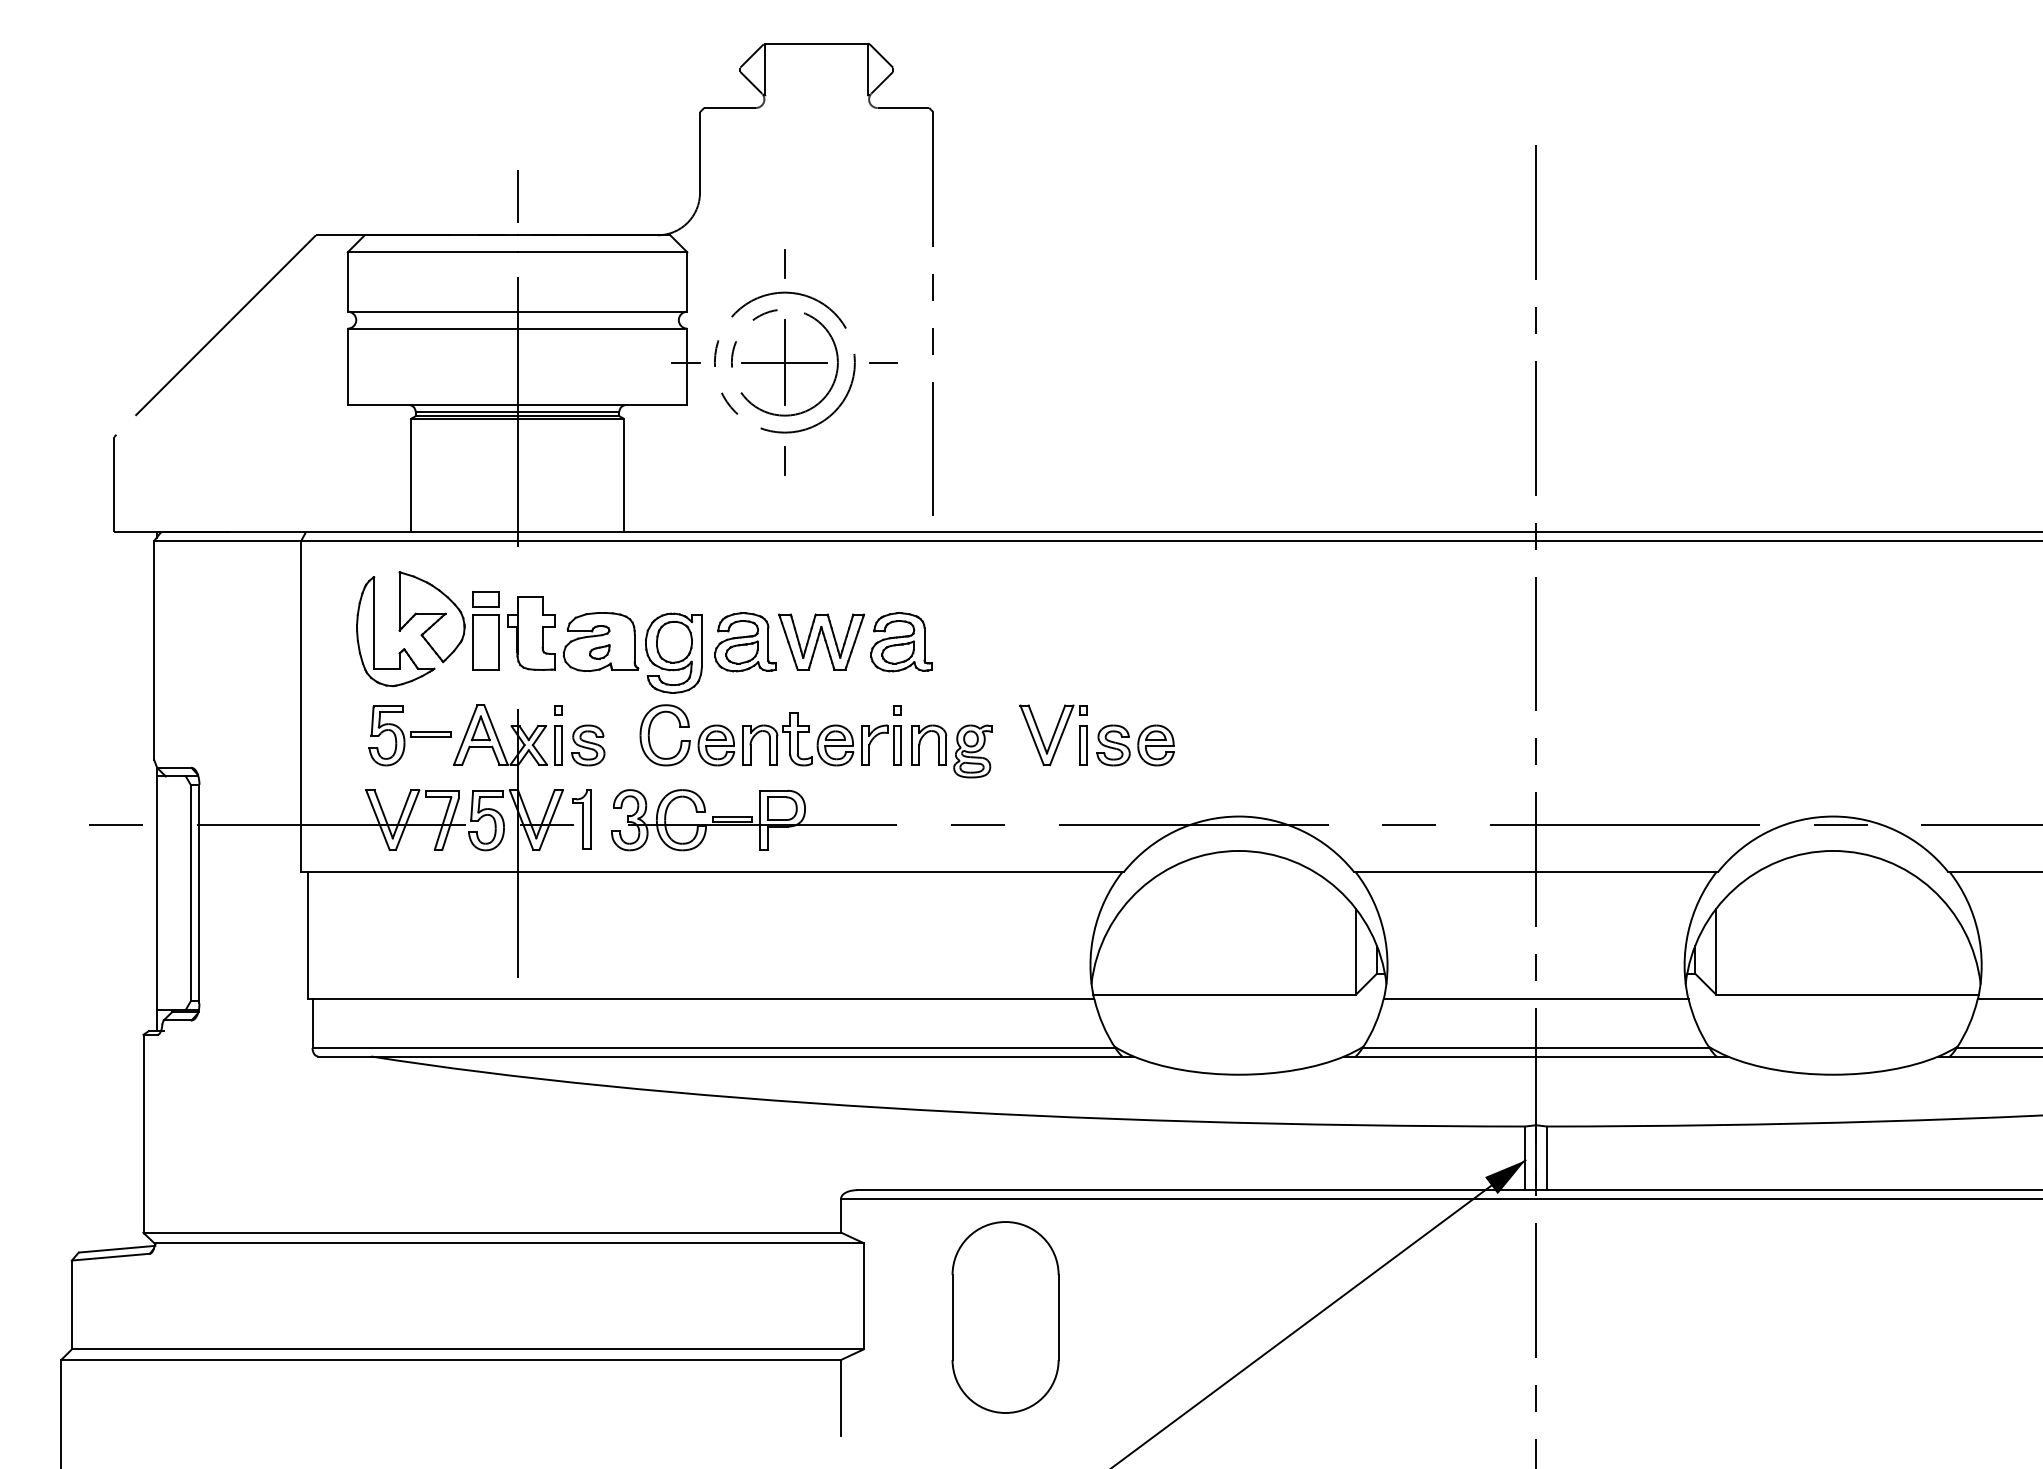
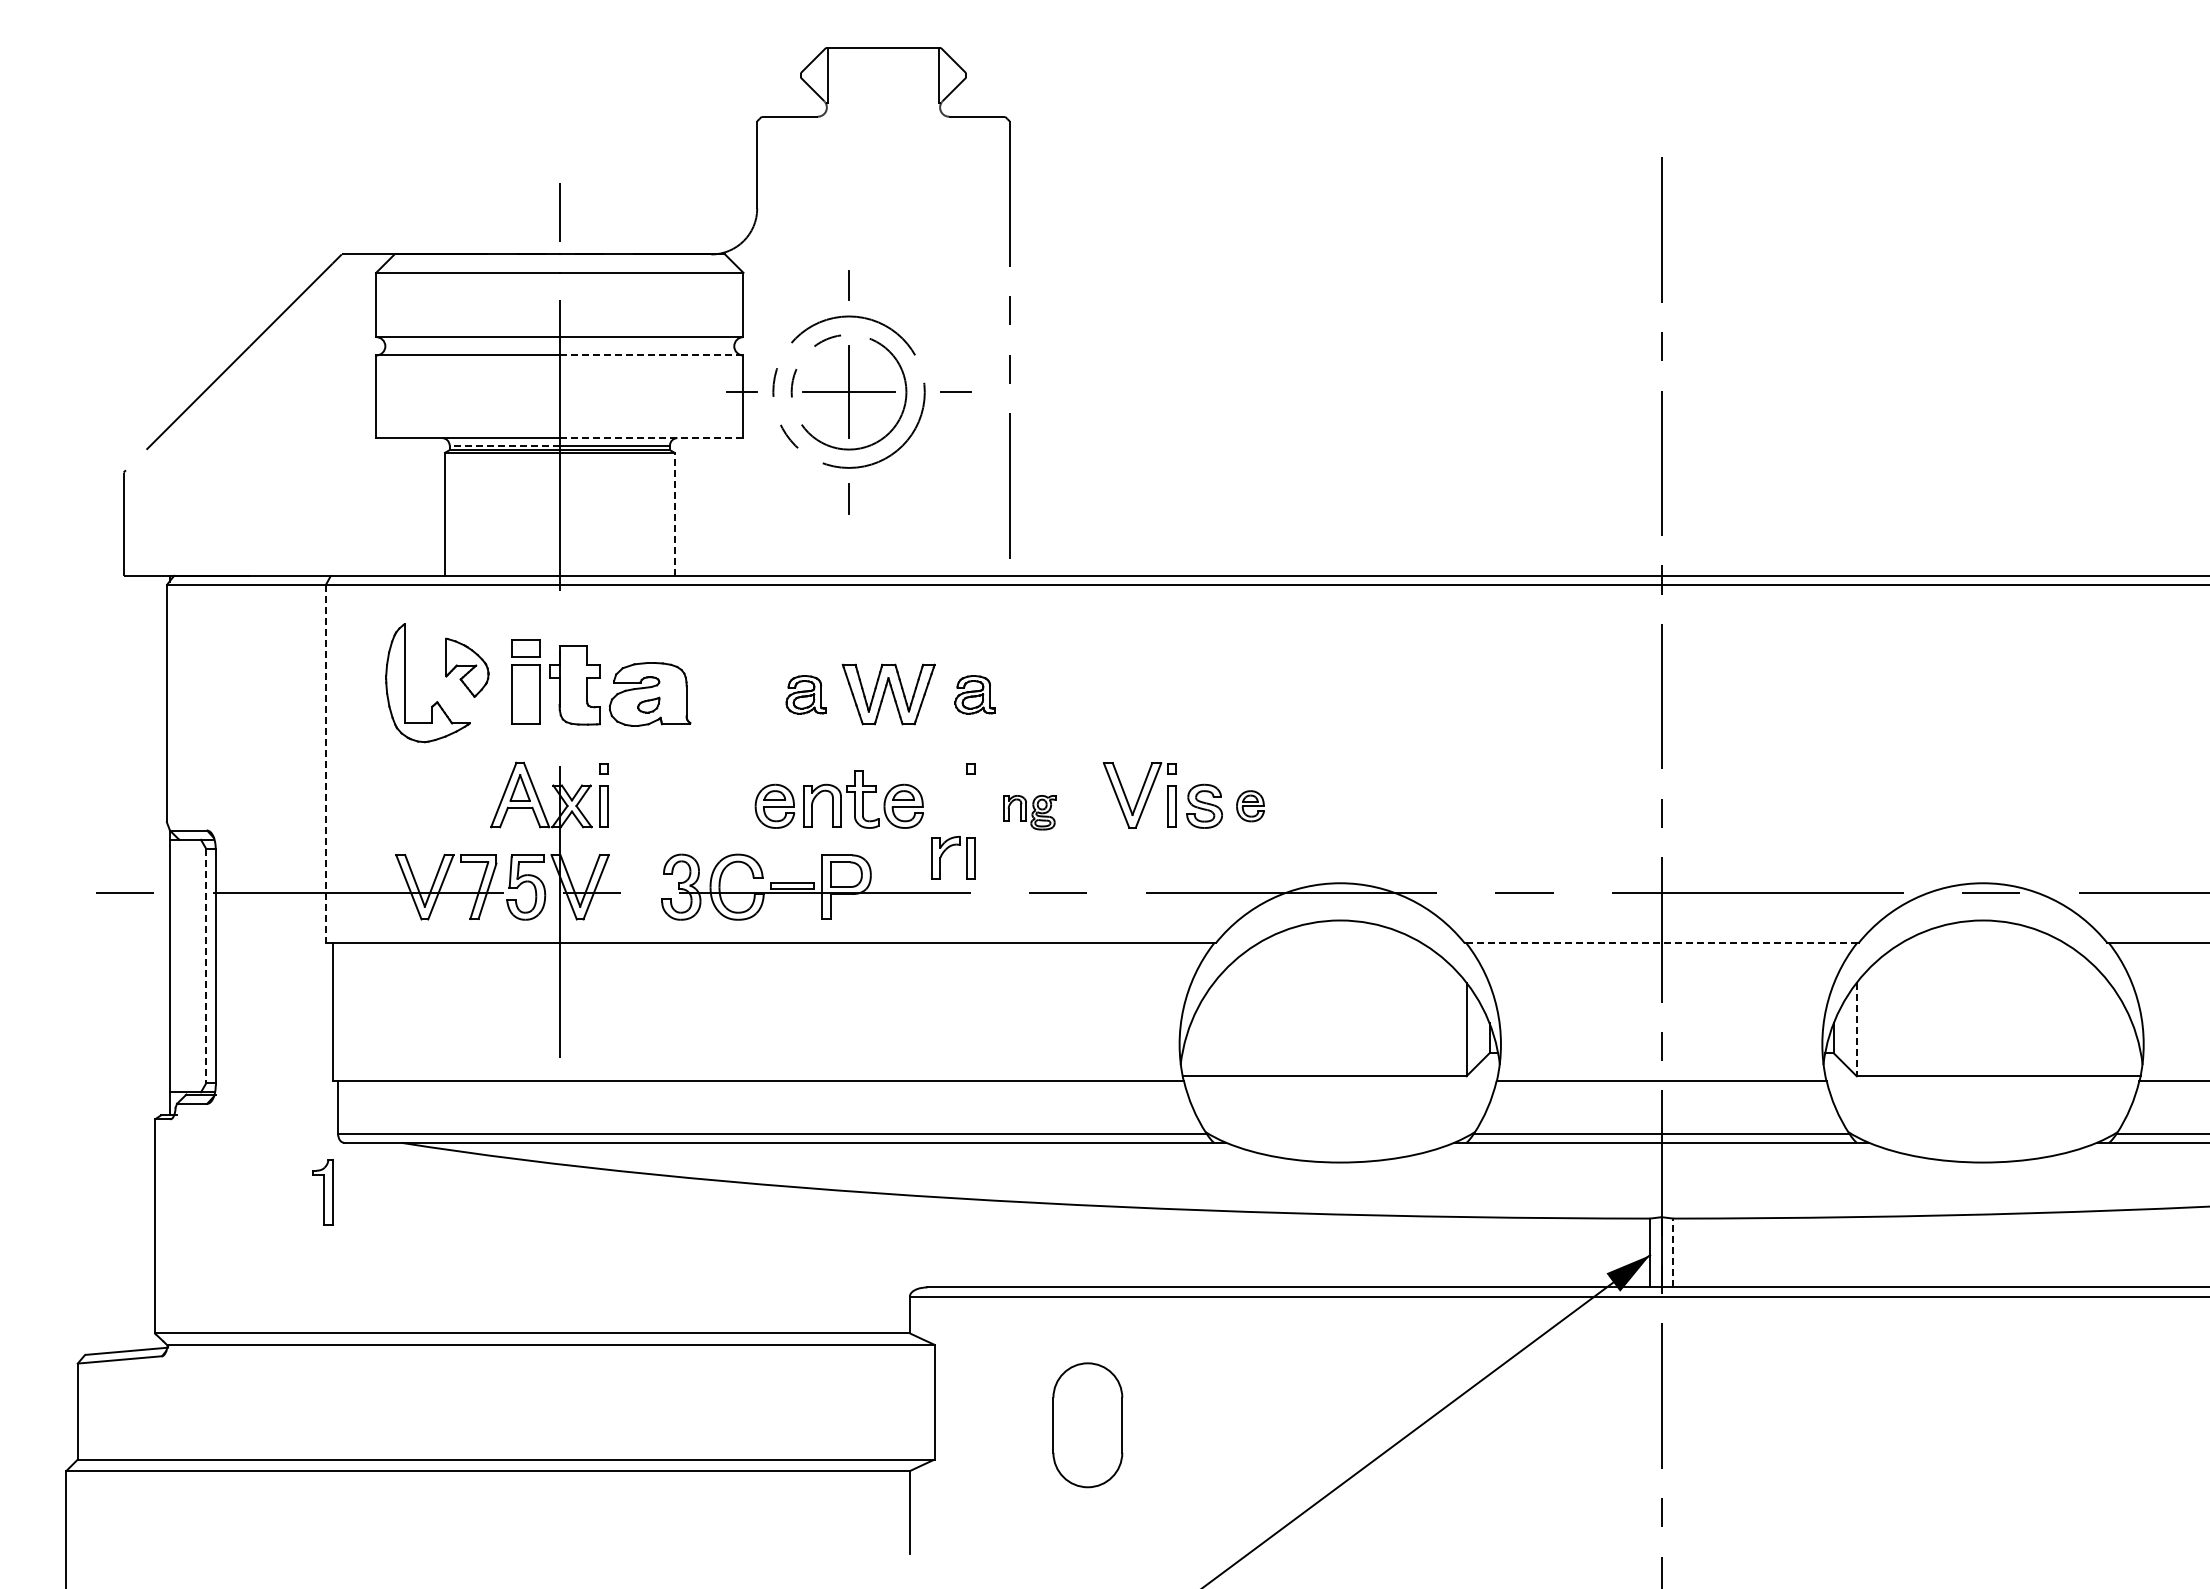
line: (602, 328) -> (651, 355), solid -> dashed
line: (602, 405) -> (651, 438), solid -> dashed
line: (466, 411) -> (504, 445), solid -> dashed
line: (623, 475) -> (674, 514), solid -> dashed
part: (432, 617) -> (467, 667), size x0.6
part: (744, 642) -> (805, 694), size x0.6
part: (900, 642) -> (974, 694), size x0.6
part: (673, 653) -> (728, 706), removed
line: (300, 706) -> (325, 764), solid -> dashed
part: (409, 735) -> (442, 795), removed
part: (649, 735) -> (702, 795), removed
part: (874, 738) -> (946, 850), moved
part: (588, 744) -> (636, 805), removed
part: (1156, 744) -> (1250, 805), size x0.7
part: (951, 751) -> (1029, 812), size x0.6
part: (581, 819) -> (322, 1192), moved
line: (1536, 872) -> (1662, 943), solid -> dashed
line: (190, 893) -> (206, 966), solid -> dashed
line: (1716, 951) -> (1856, 1029), solid -> dashed
line: (1547, 1157) -> (1673, 1252), solid -> dashed
part: (1005, 1317) -> (1087, 1425), size x0.6

